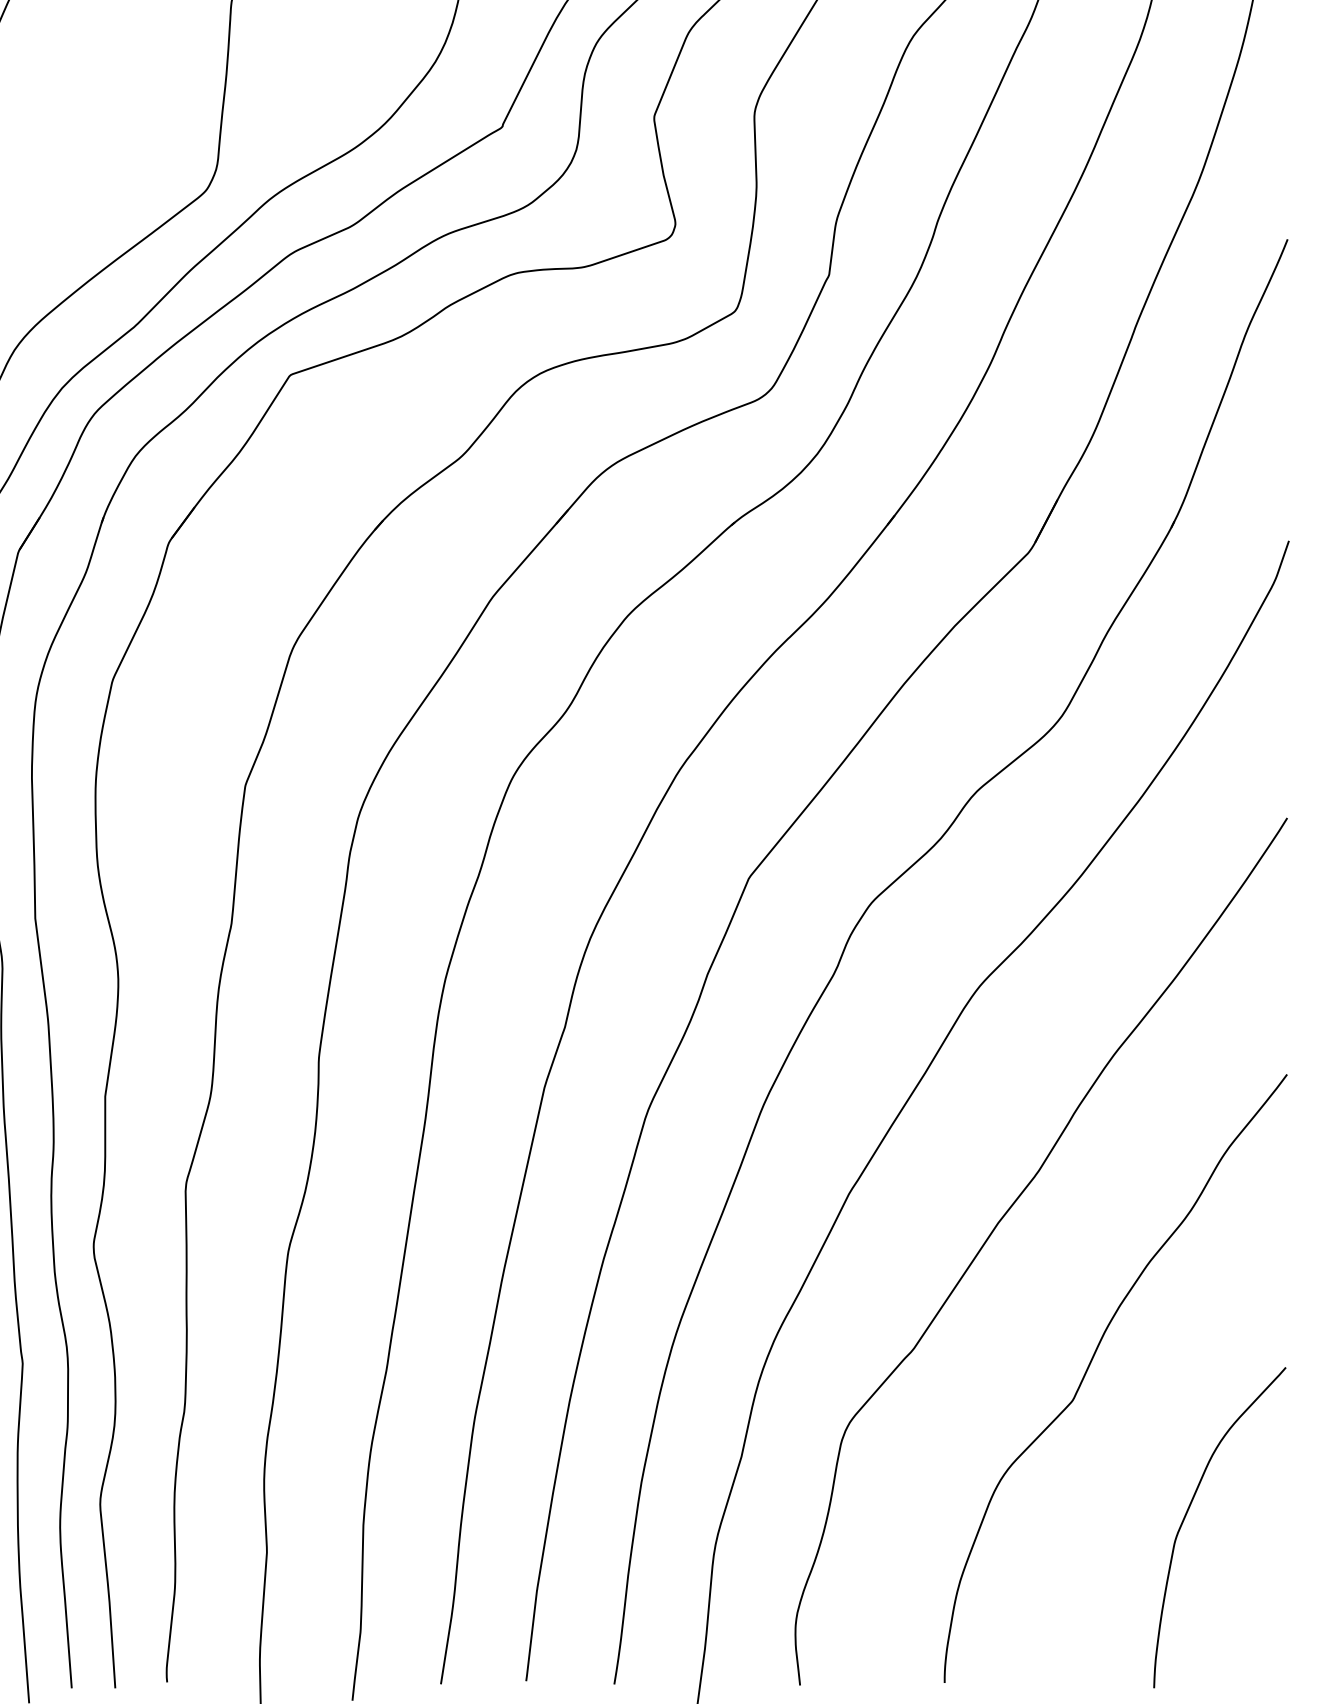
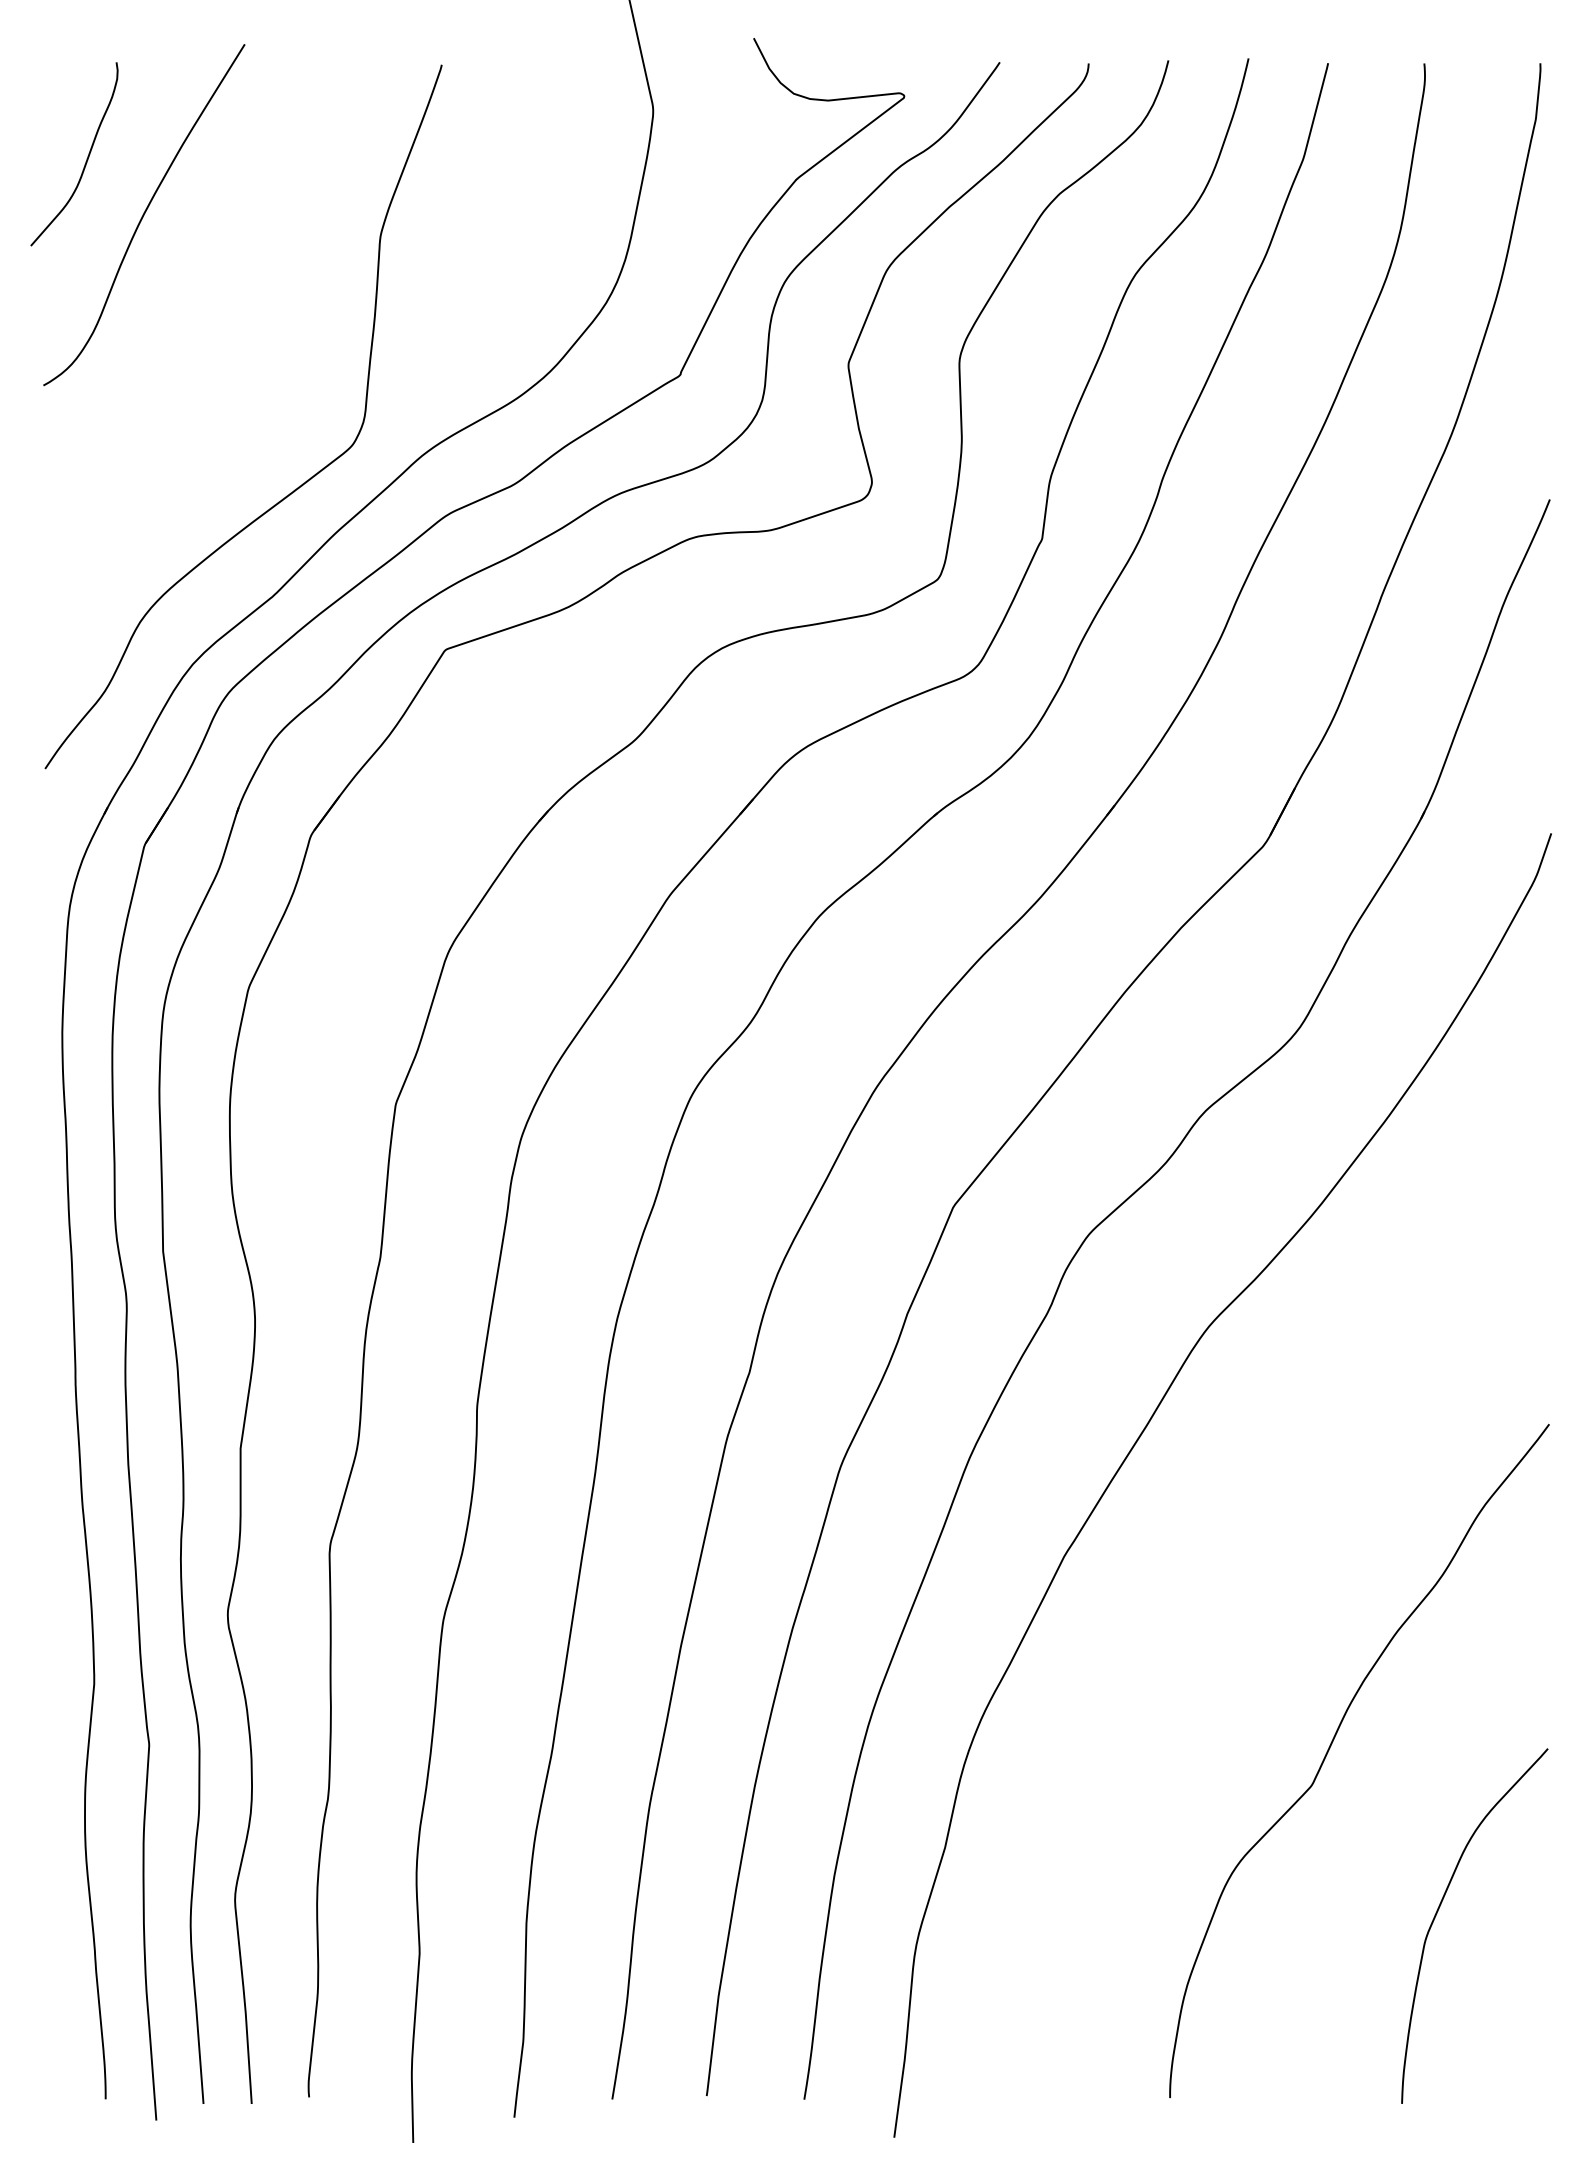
curve: (1001, 1220) -> (1233, 1585), removed

